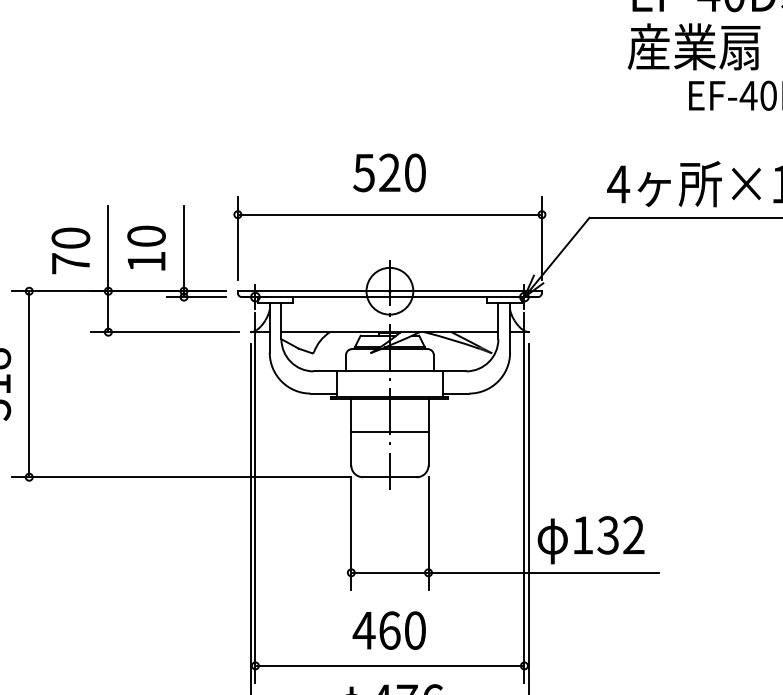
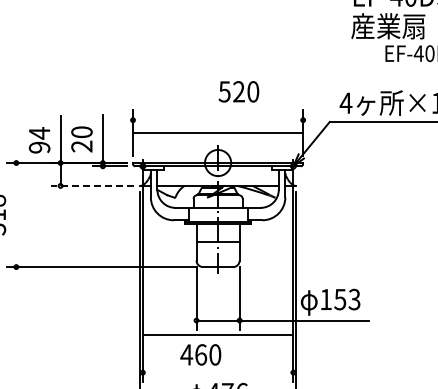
text: (388, 172) -> (238, 91), moved
line: (388, 215) -> (217, 133), moved
text: (70, 250) -> (39, 140), 70 -> 94
text: (145, 261) -> (81, 146), 10 -> 20
line: (163, 331) -> (91, 185), solid -> dashed
line: (29, 383) -> (16, 214), removed
text: (621, 535) -> (347, 299), 132 -> 153
text: (388, 629) -> (200, 354), moved
line: (388, 665) -> (217, 334), moved

